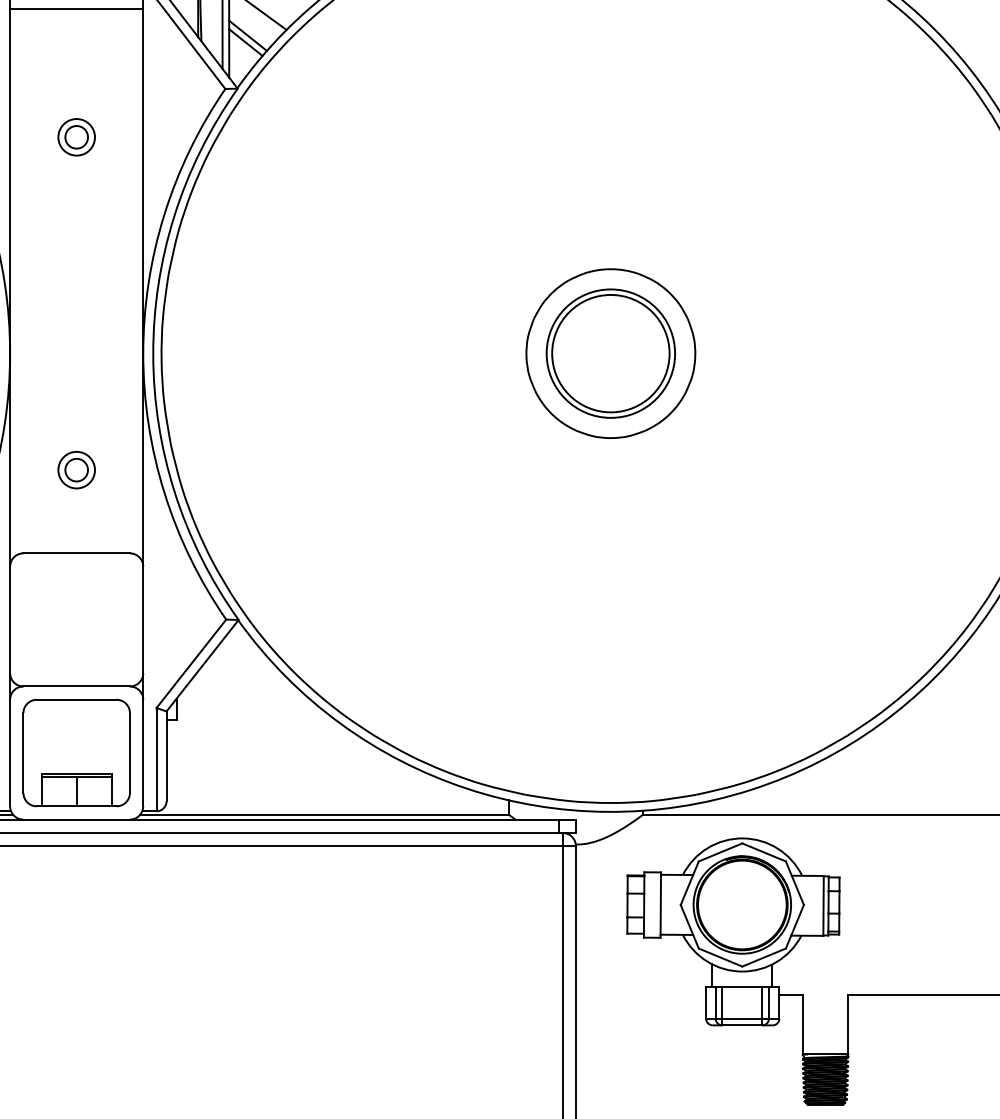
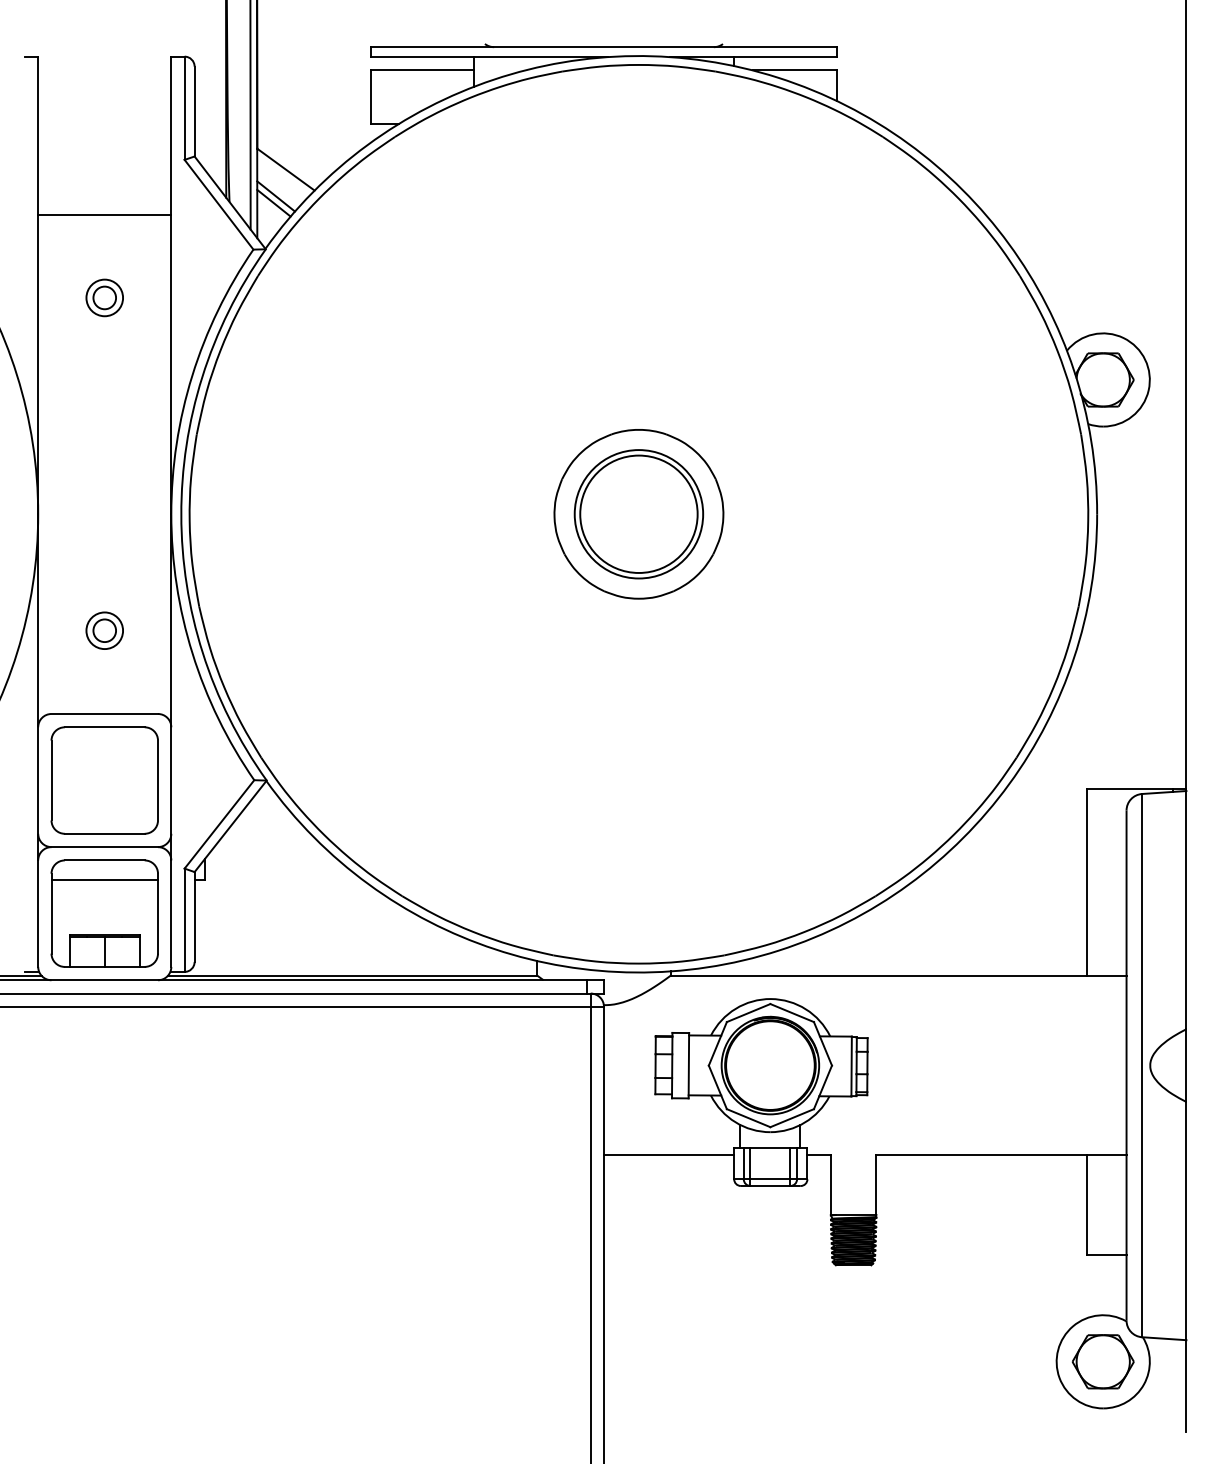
line: (76, 8) -> (104, 214), moved
part: (76, 619) -> (104, 780), added
line: (76, 719) -> (104, 880), added
line: (641, 994) -> (669, 1155), added

